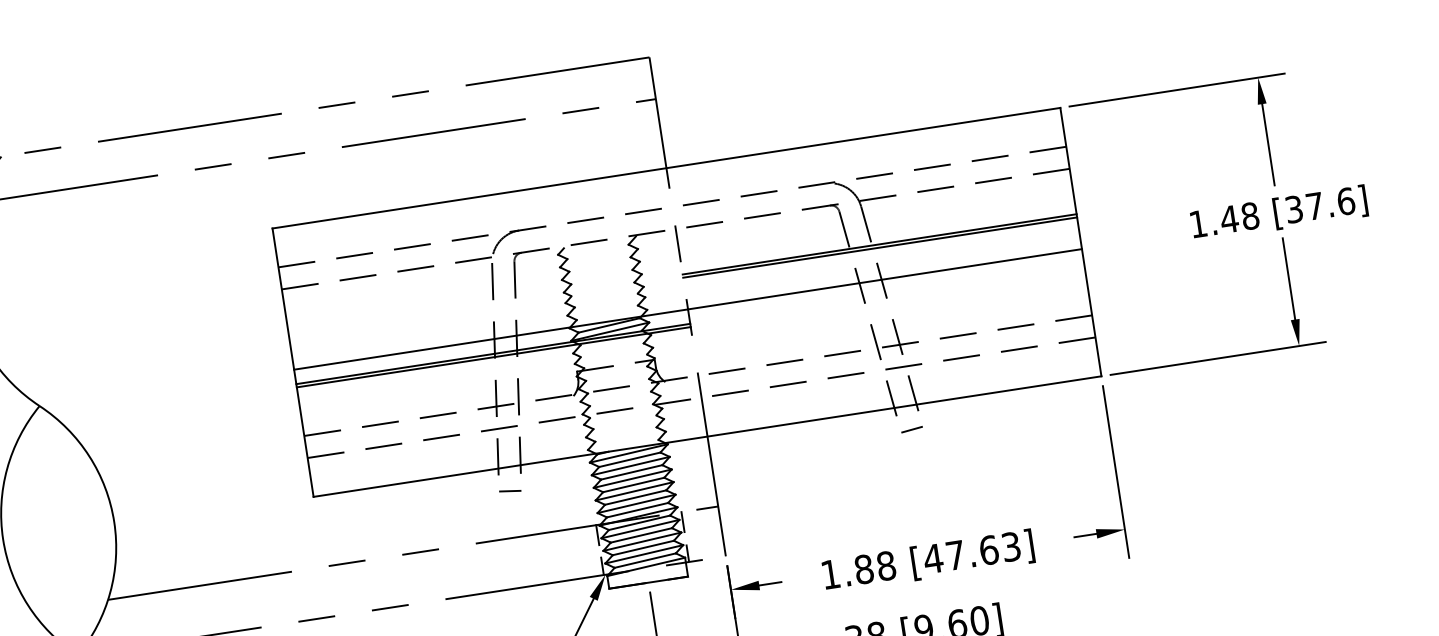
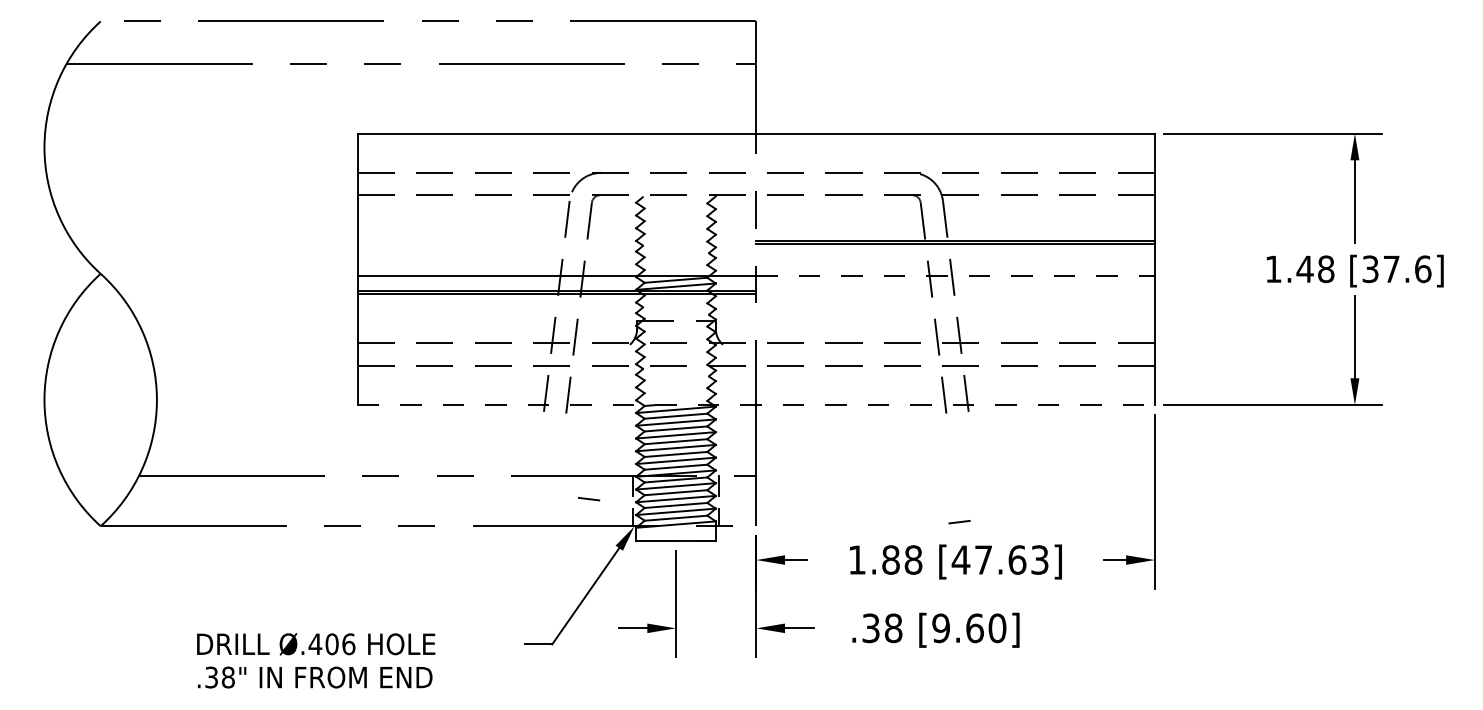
line: (885, 279) -> (956, 276), solid -> dashed
line: (912, 430) -> (959, 522), moved
line: (707, 437) -> (756, 405), solid -> dashed
line: (510, 491) -> (589, 499), moved

